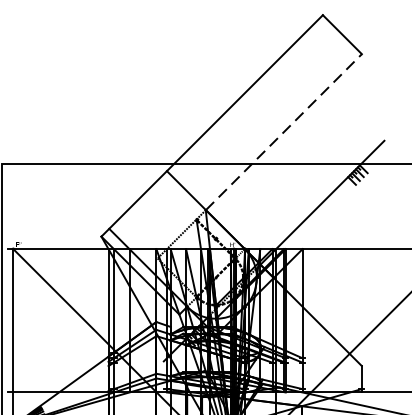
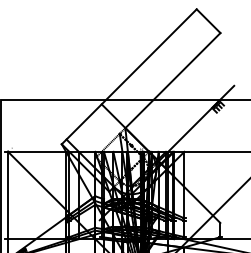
line: (284, 131) -> (173, 80), dashed -> solid

